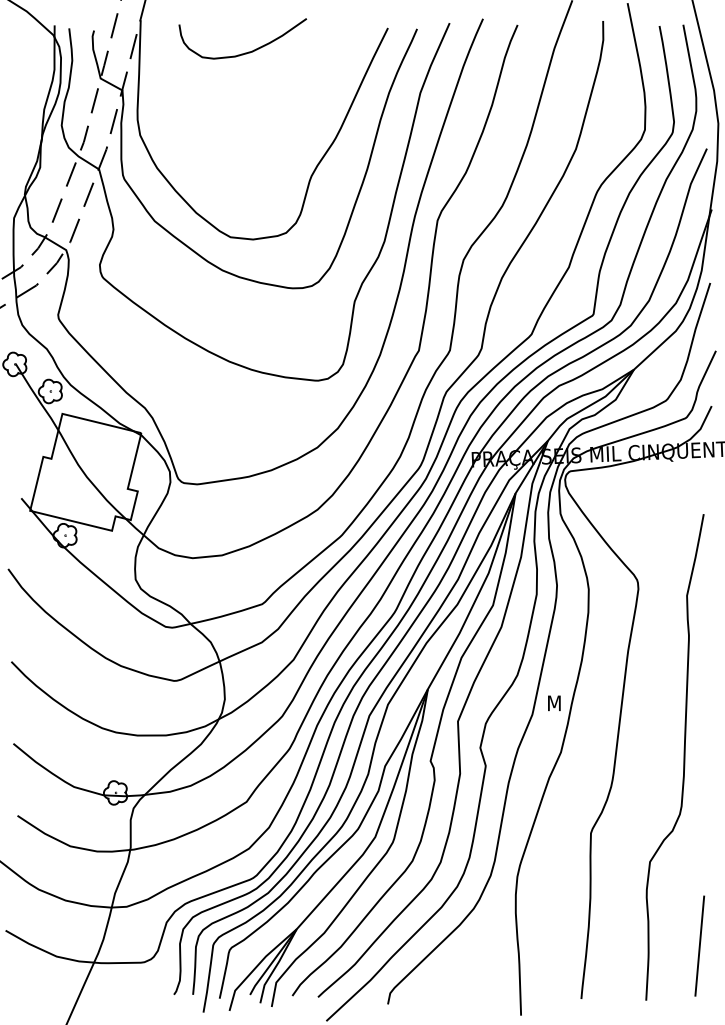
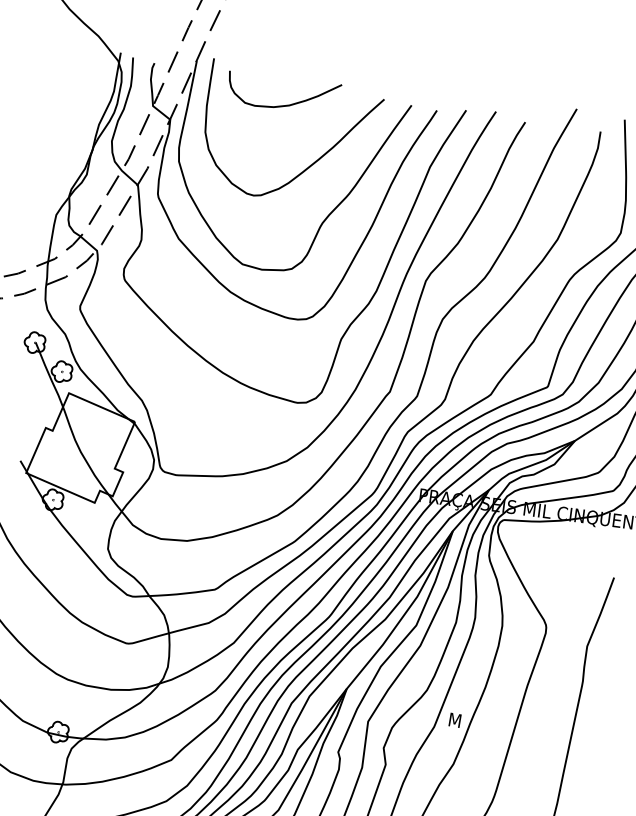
curve: (290, 109) -> (314, 161), added

